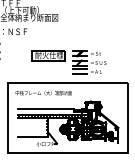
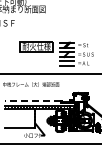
line: (45, 109) -> (32, 100), solid -> dashed

